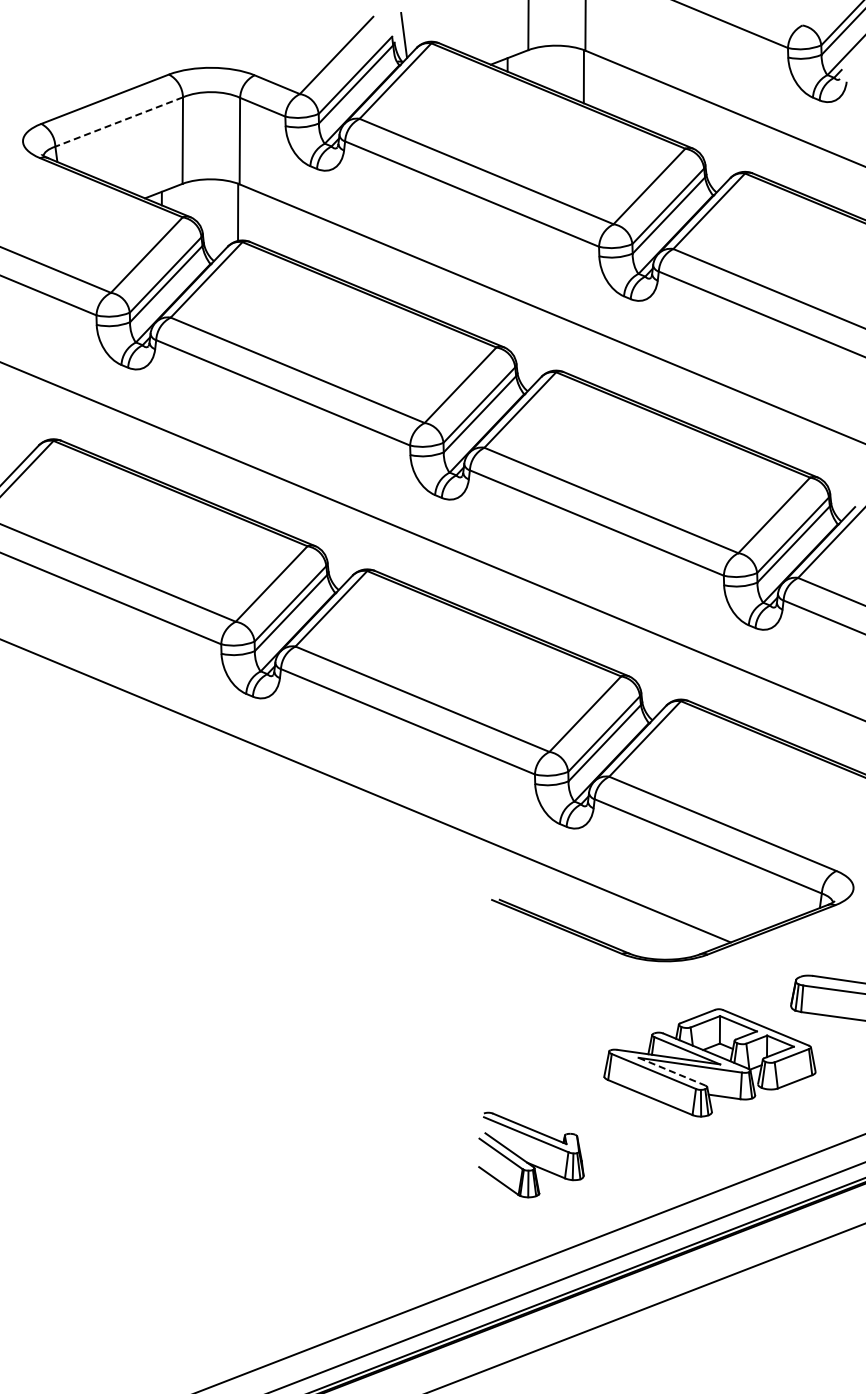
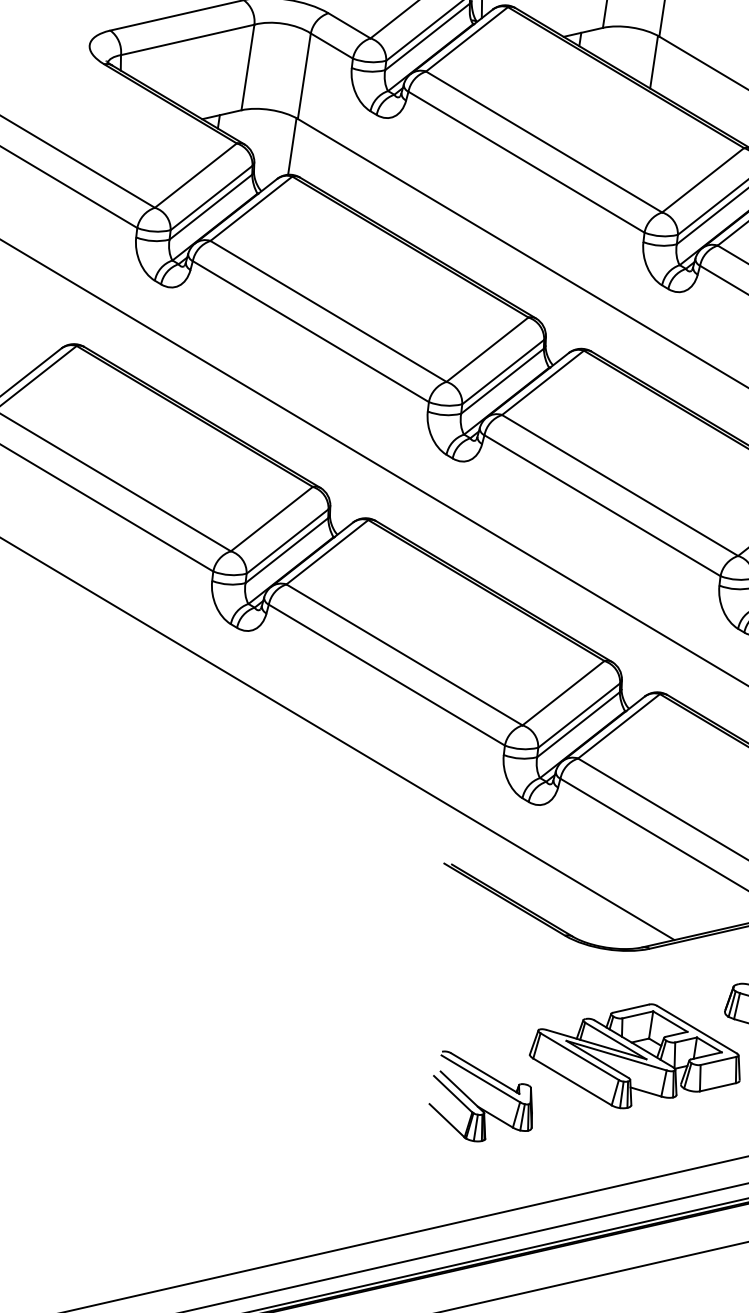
line: (118, 122) -> (186, 40), dashed -> solid
line: (672, 1071) -> (598, 1059), dashed -> solid
part: (527, 1161) -> (478, 1105), moved

